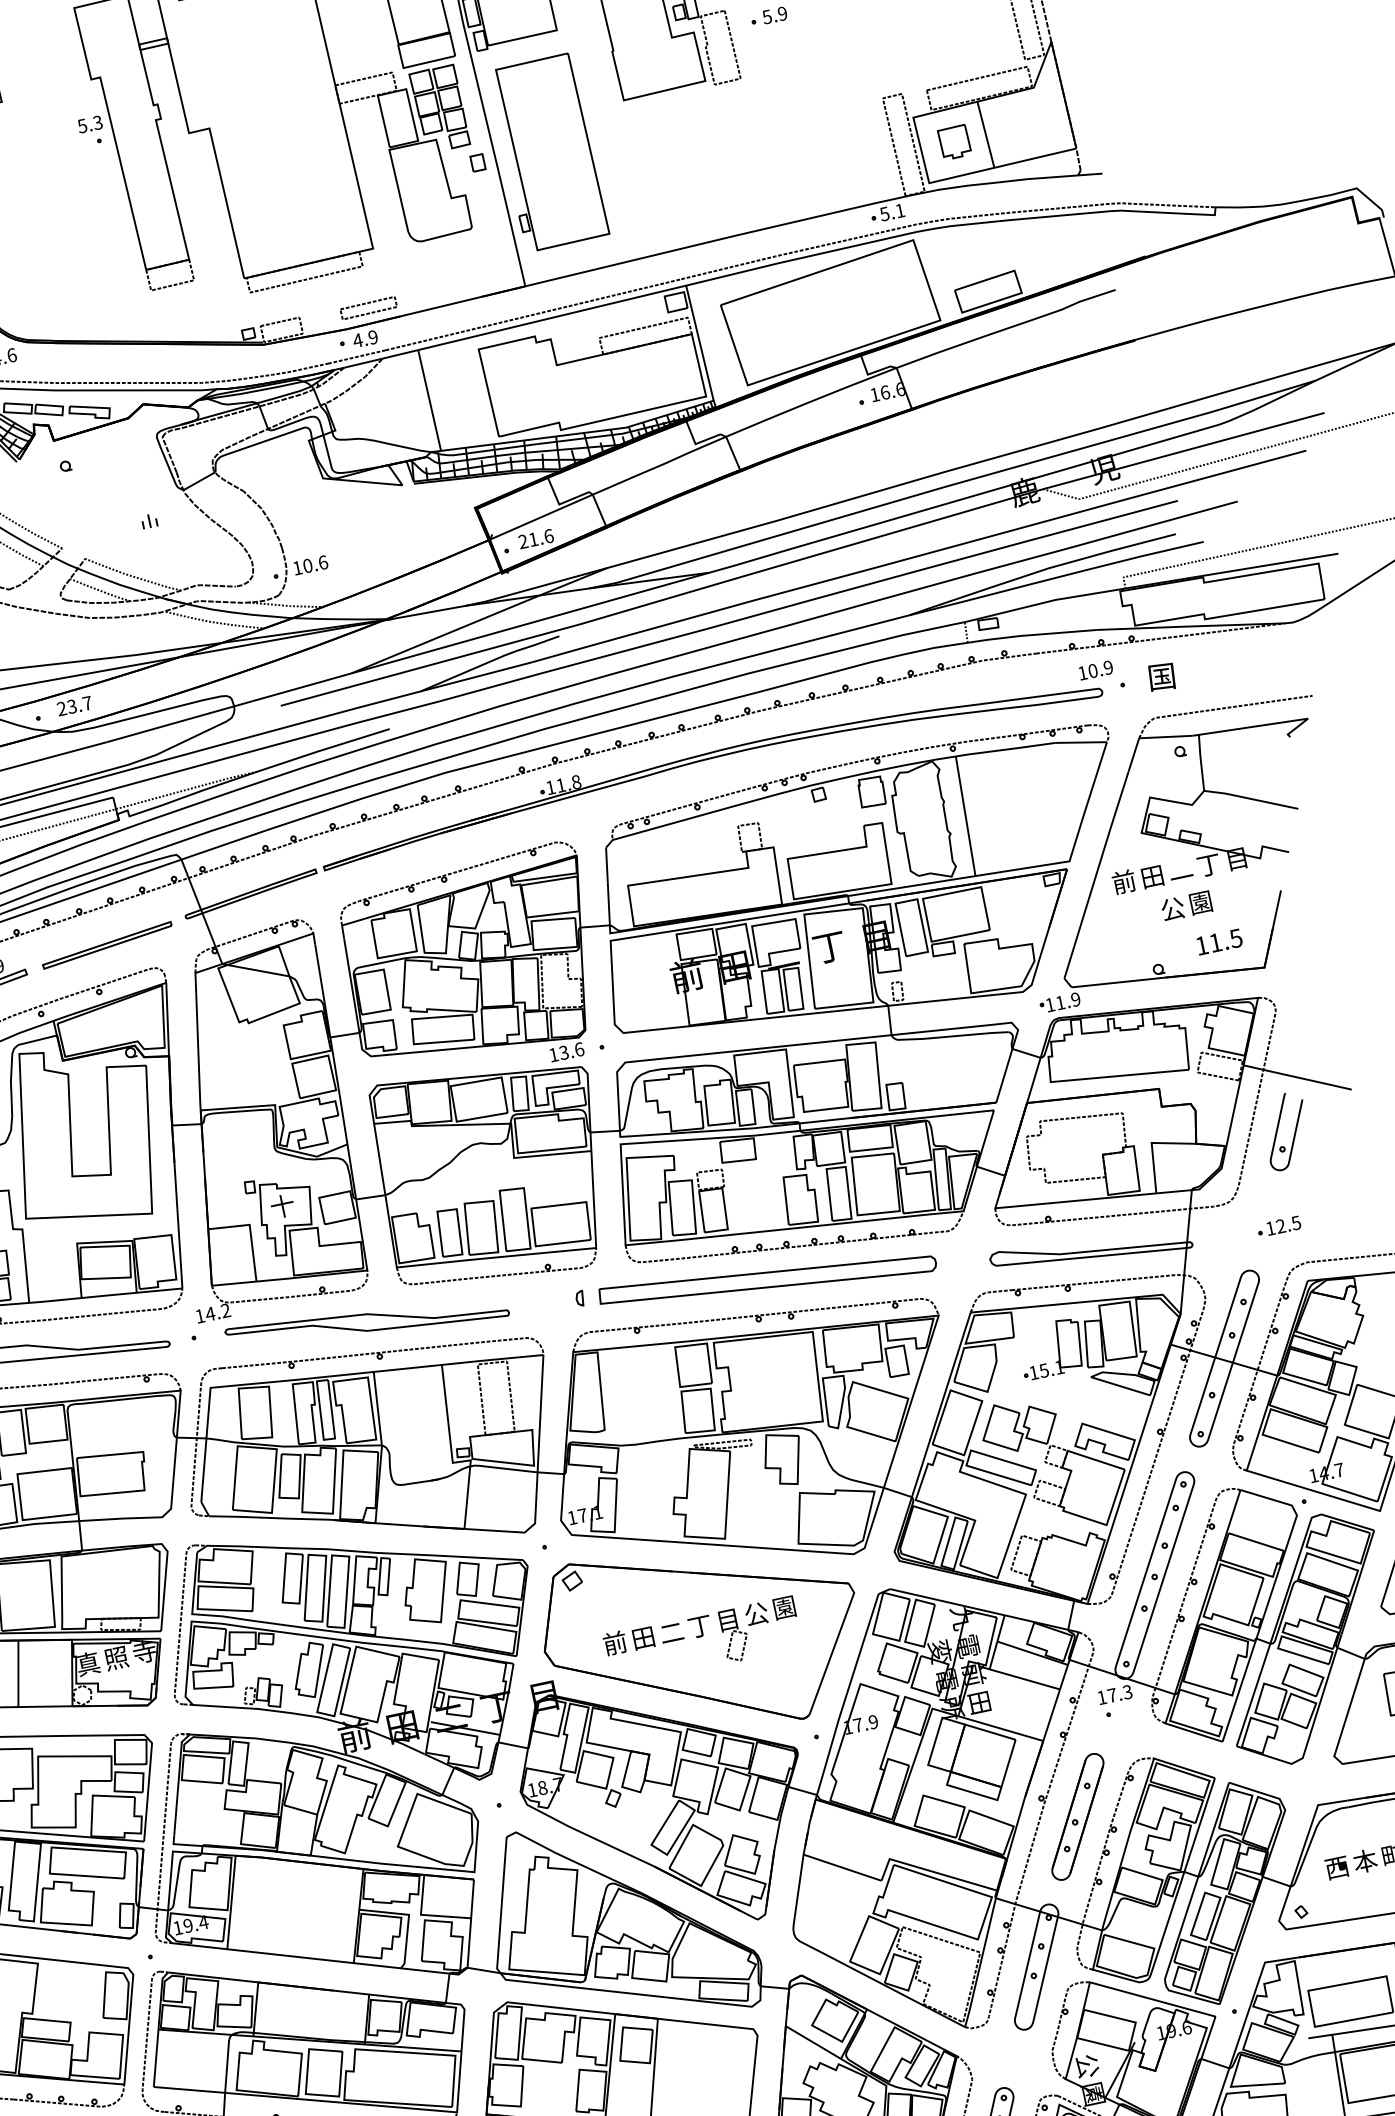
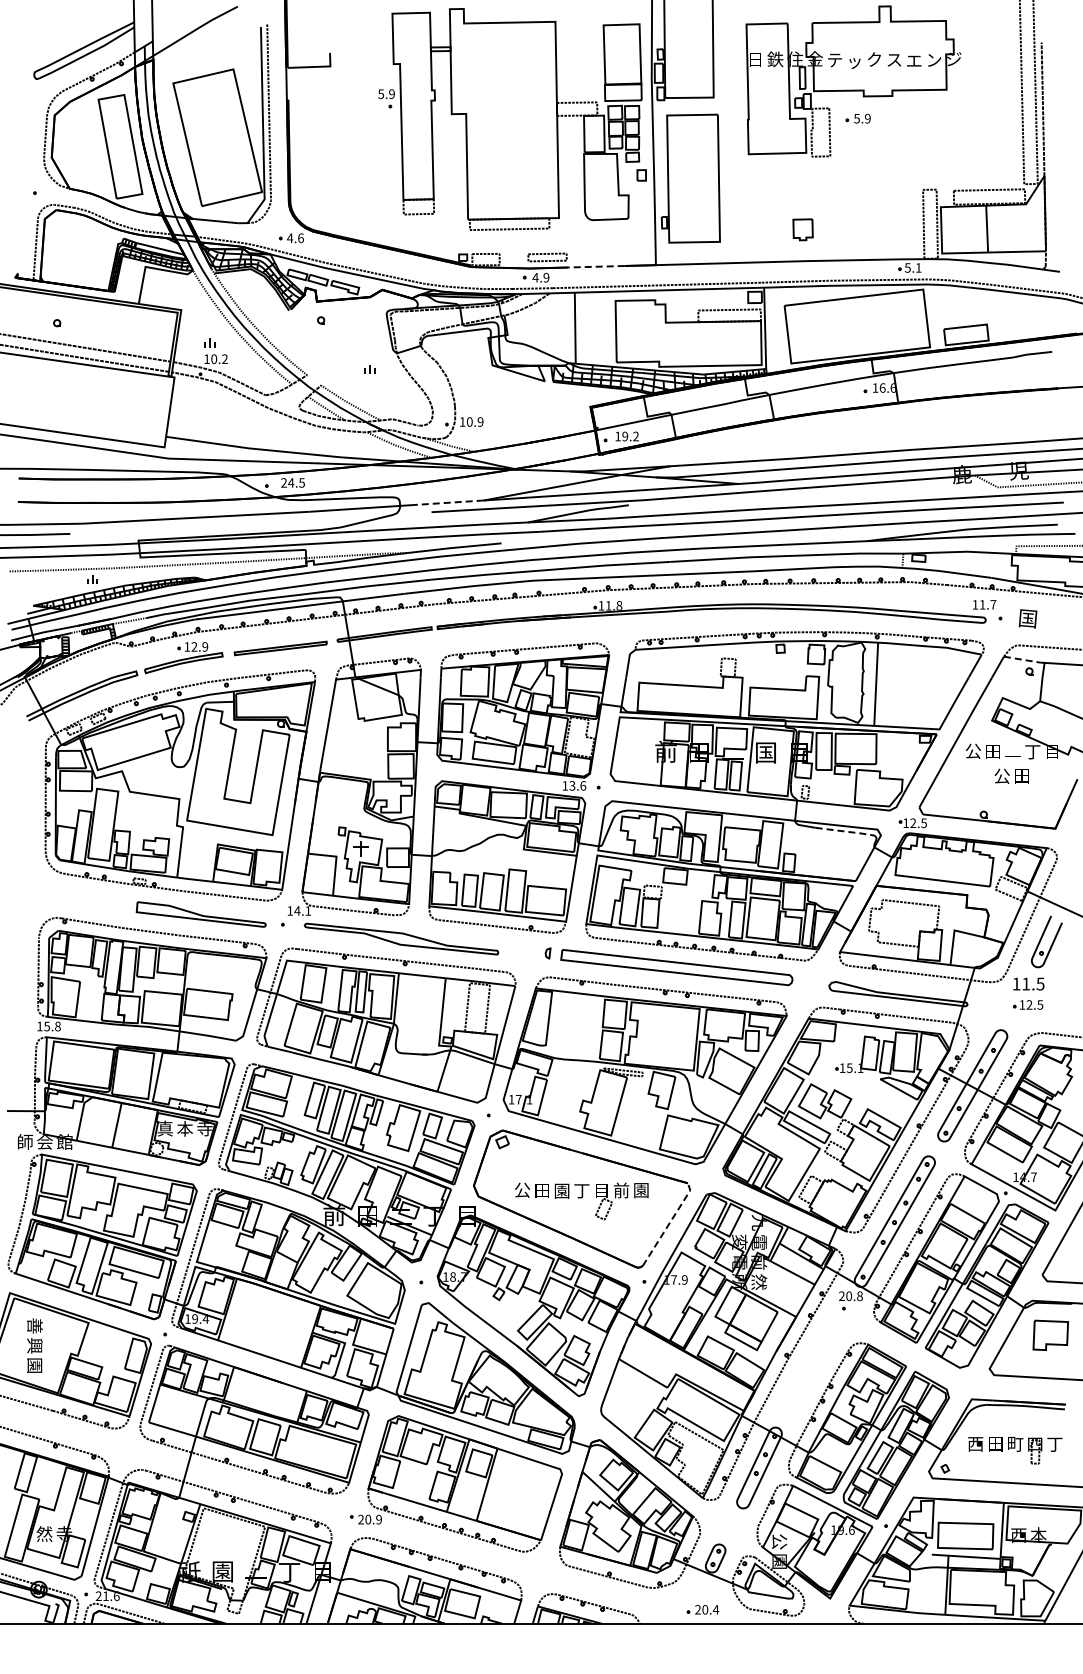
text: (97, 121) -> (391, 93), 5.3 -> 5.9
part: (953, 142) -> (802, 229), moved
line: (439, 306) -> (595, 266), solid -> dashed
text: (536, 538) -> (627, 436), 21.6 -> 19.2
text: (322, 561) -> (480, 421), 10.6 -> 10.9
text: (1099, 669) -> (987, 604), 10.9 -> 11.7
line: (300, 687) -> (447, 502), solid -> dashed
text: (79, 704) -> (296, 482), 23.7 -> 24.5
line: (1166, 736) -> (1022, 659), solid -> dashed
text: (1122, 881) -> (972, 750), 前 -> 公
text: (1200, 902) -> (1021, 775), 園 -> 田
text: (1218, 941) -> (1028, 983), moved
text: (828, 946) -> (765, 752), 丁 -> 国
text: (1067, 1000) -> (918, 822), 11.9 -> 12.5
line: (967, 1034) -> (846, 831), solid -> dashed
text: (226, 1310) -> (308, 910), 14.2 -> 14.1
text: (756, 1613) -> (621, 1190), 公 -> 前
text: (670, 1632) -> (561, 1190), 二 -> 園
text: (615, 1642) -> (522, 1189), 前 -> 公
line: (834, 1646) -> (669, 1223), solid -> dashed
text: (115, 1657) -> (184, 1128), 照 -> 本
text: (1114, 1695) -> (850, 1296), 17.3 -> 20.8
text: (980, 1701) -> (759, 1281), 田 -> 然
part: (1077, 1816) -> (808, 1372), removed
text: (1365, 1860) -> (995, 1443), 本 -> 田

